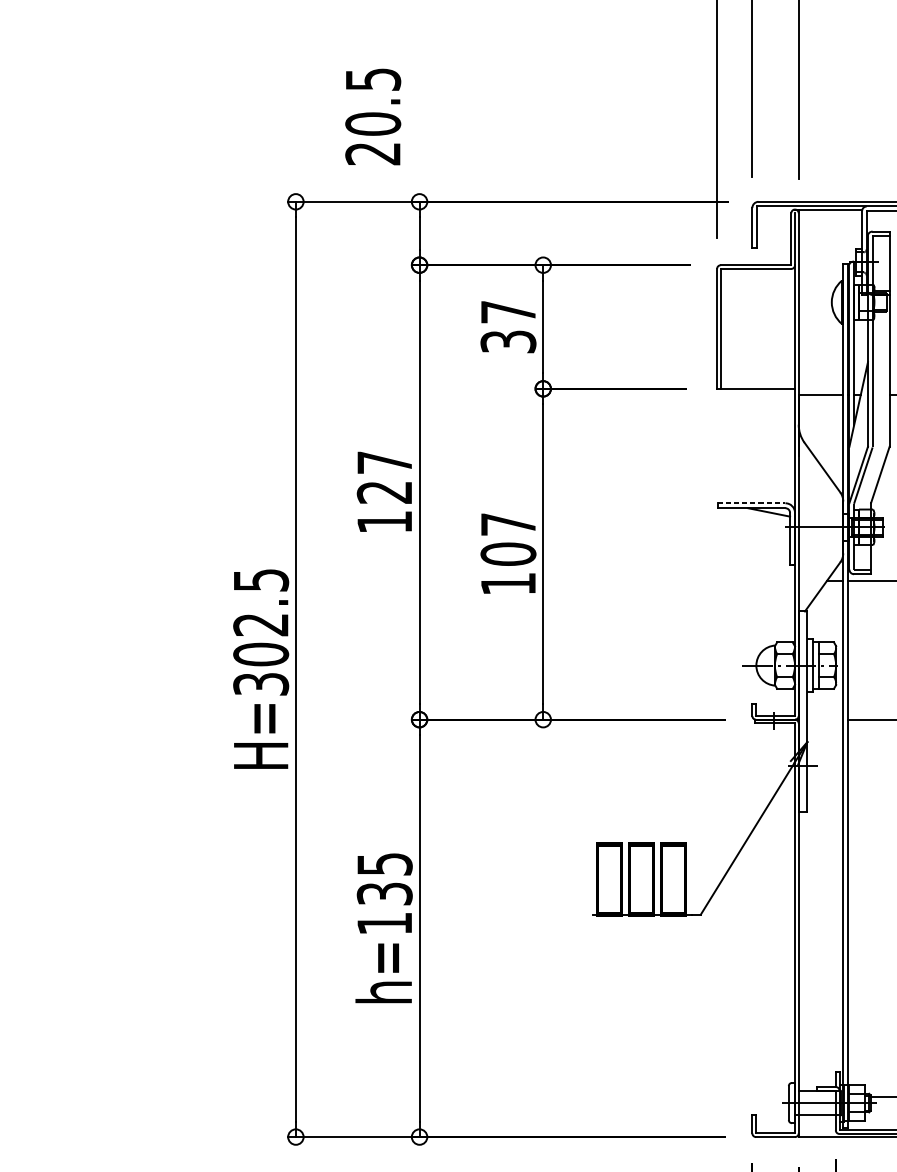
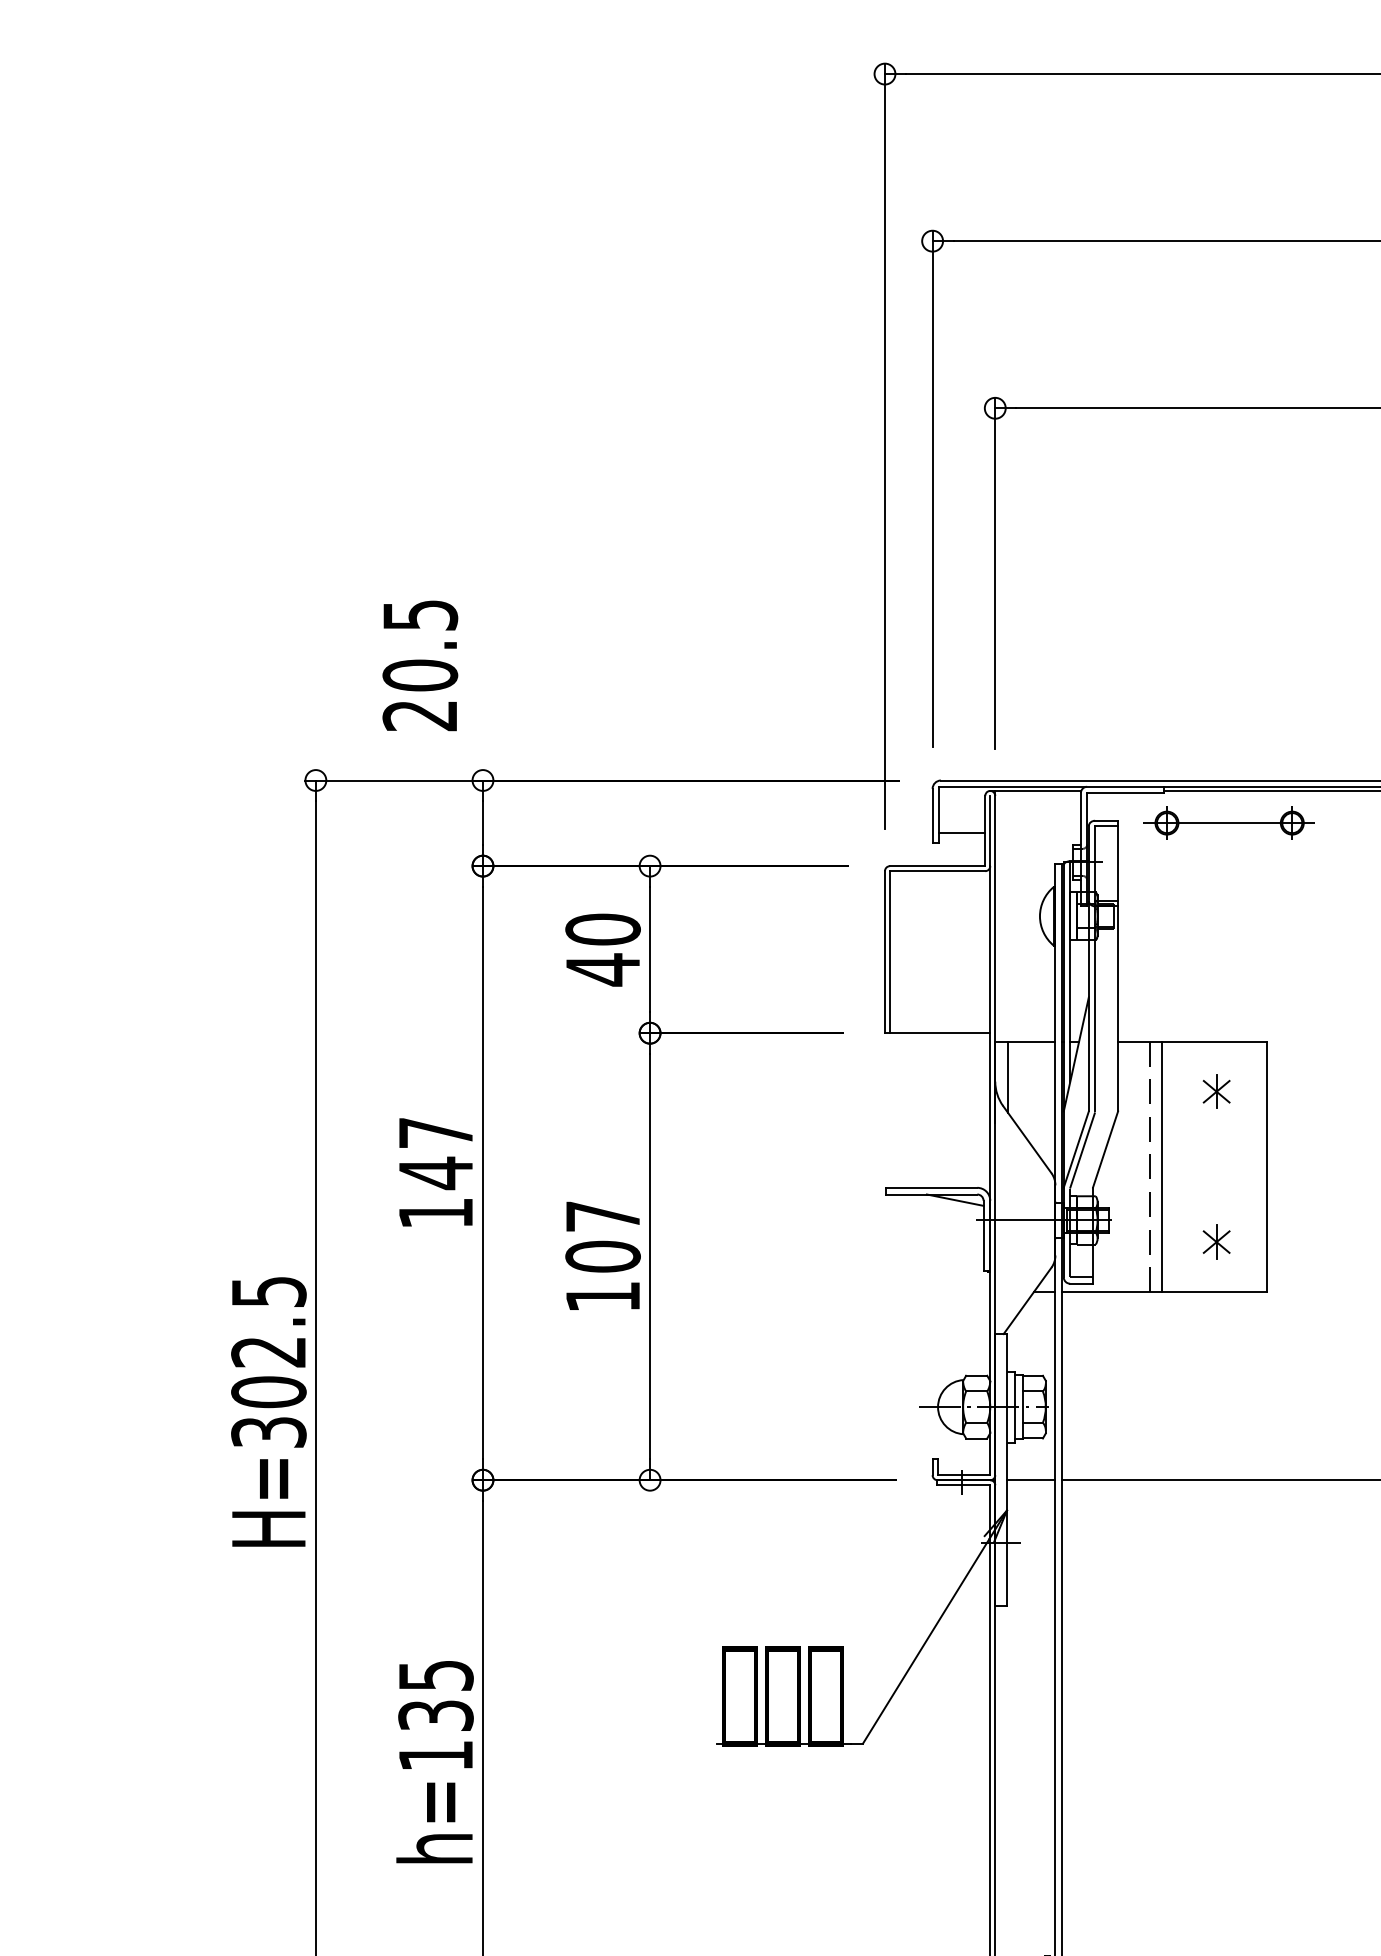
line: (773, 240) -> (961, 832), added
text: (508, 326) -> (602, 949), 37 -> 40
line: (807, 420) -> (1007, 1076), added
text: (384, 492) -> (435, 1173), 127 -> 147
line: (751, 503) -> (931, 1187), dashed -> solid
line: (824, 719) -> (1030, 1480), added

